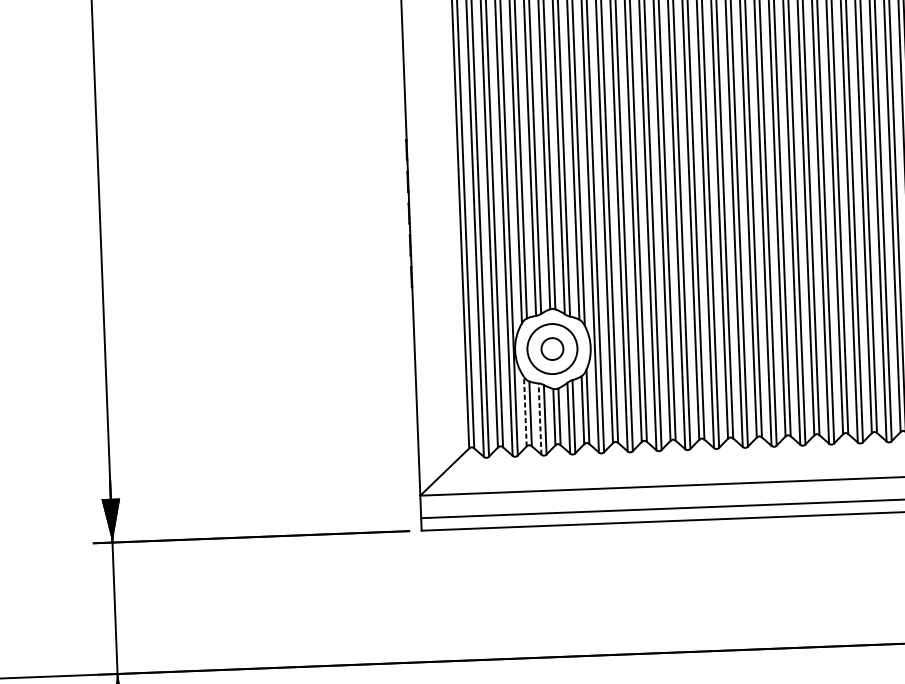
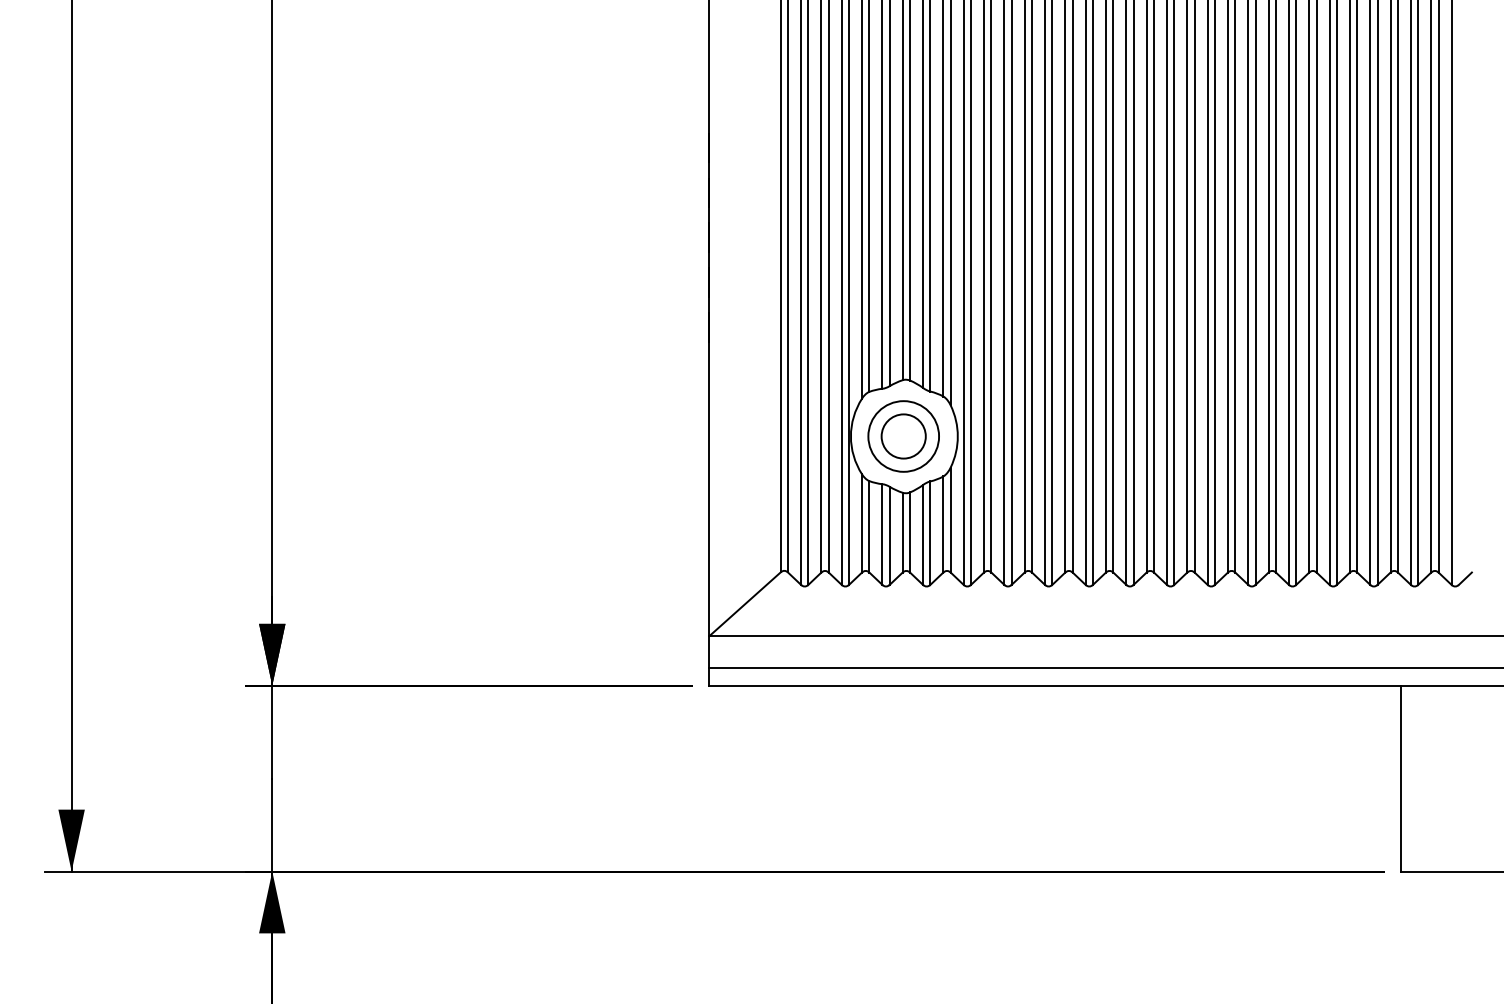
circle: (552, 349) -> (903, 436), size x1.43
line: (525, 411) -> (862, 522), dashed -> solid
line: (540, 418) -> (882, 534), dashed -> solid

